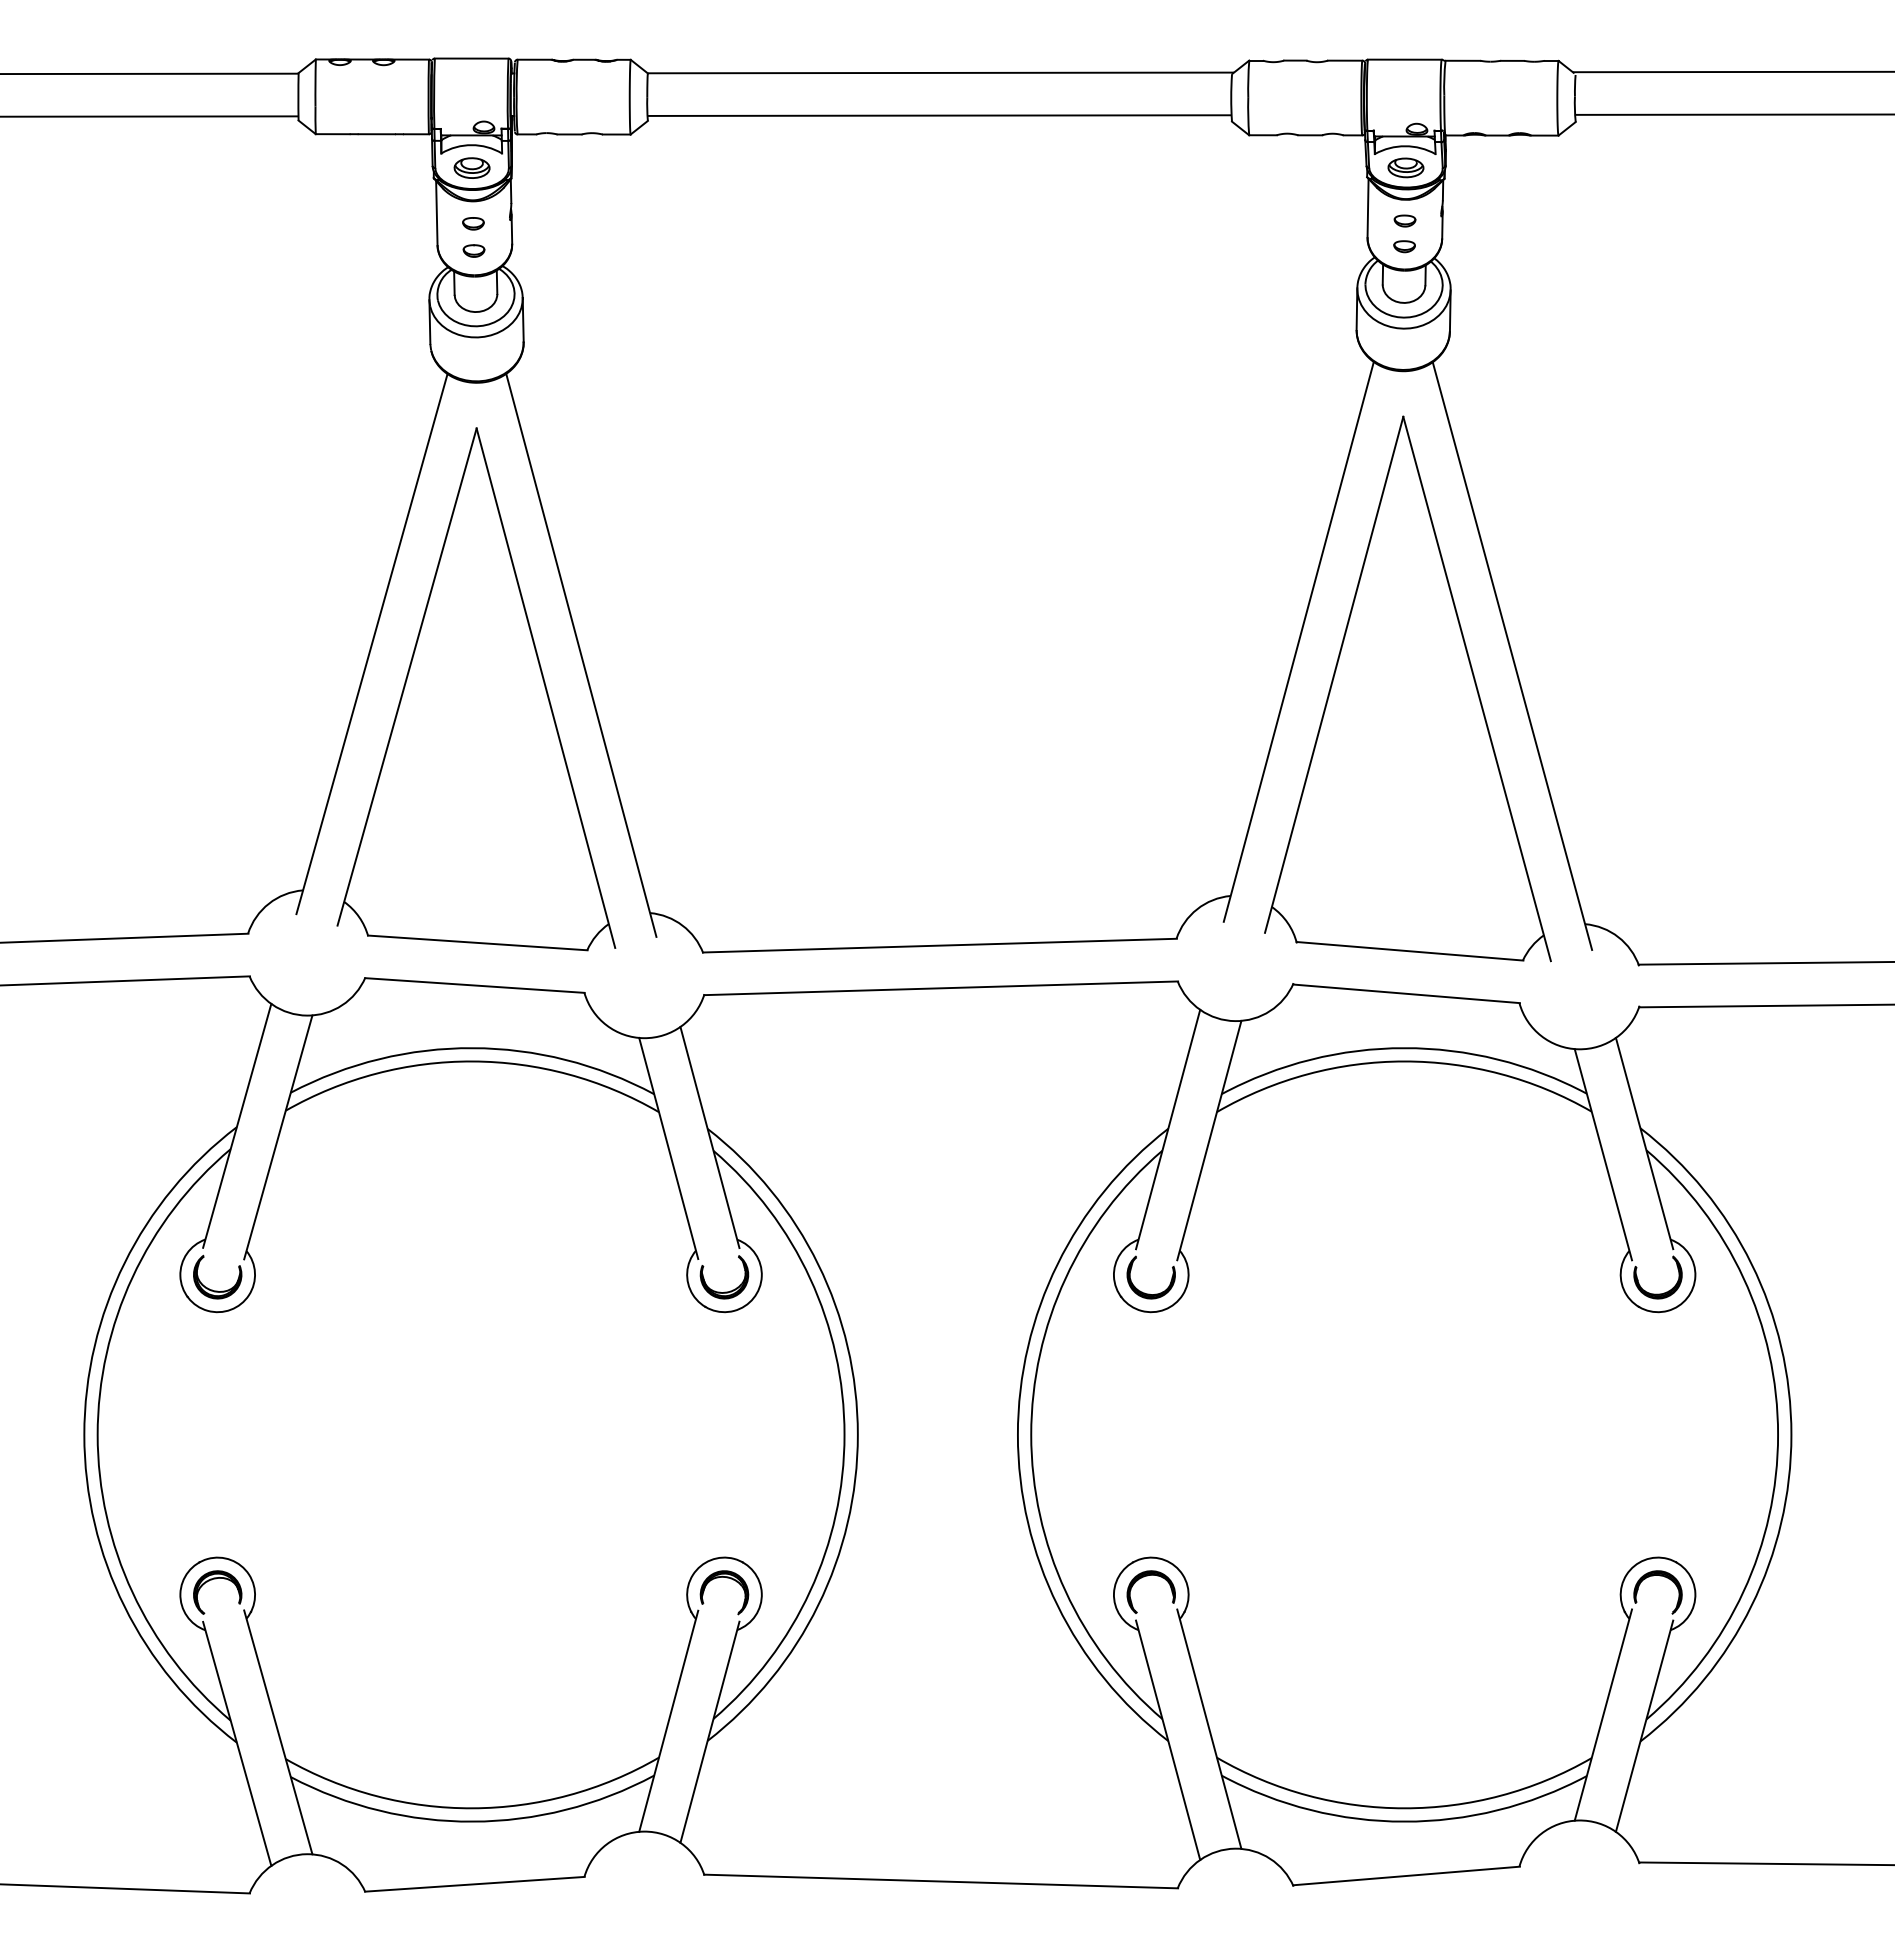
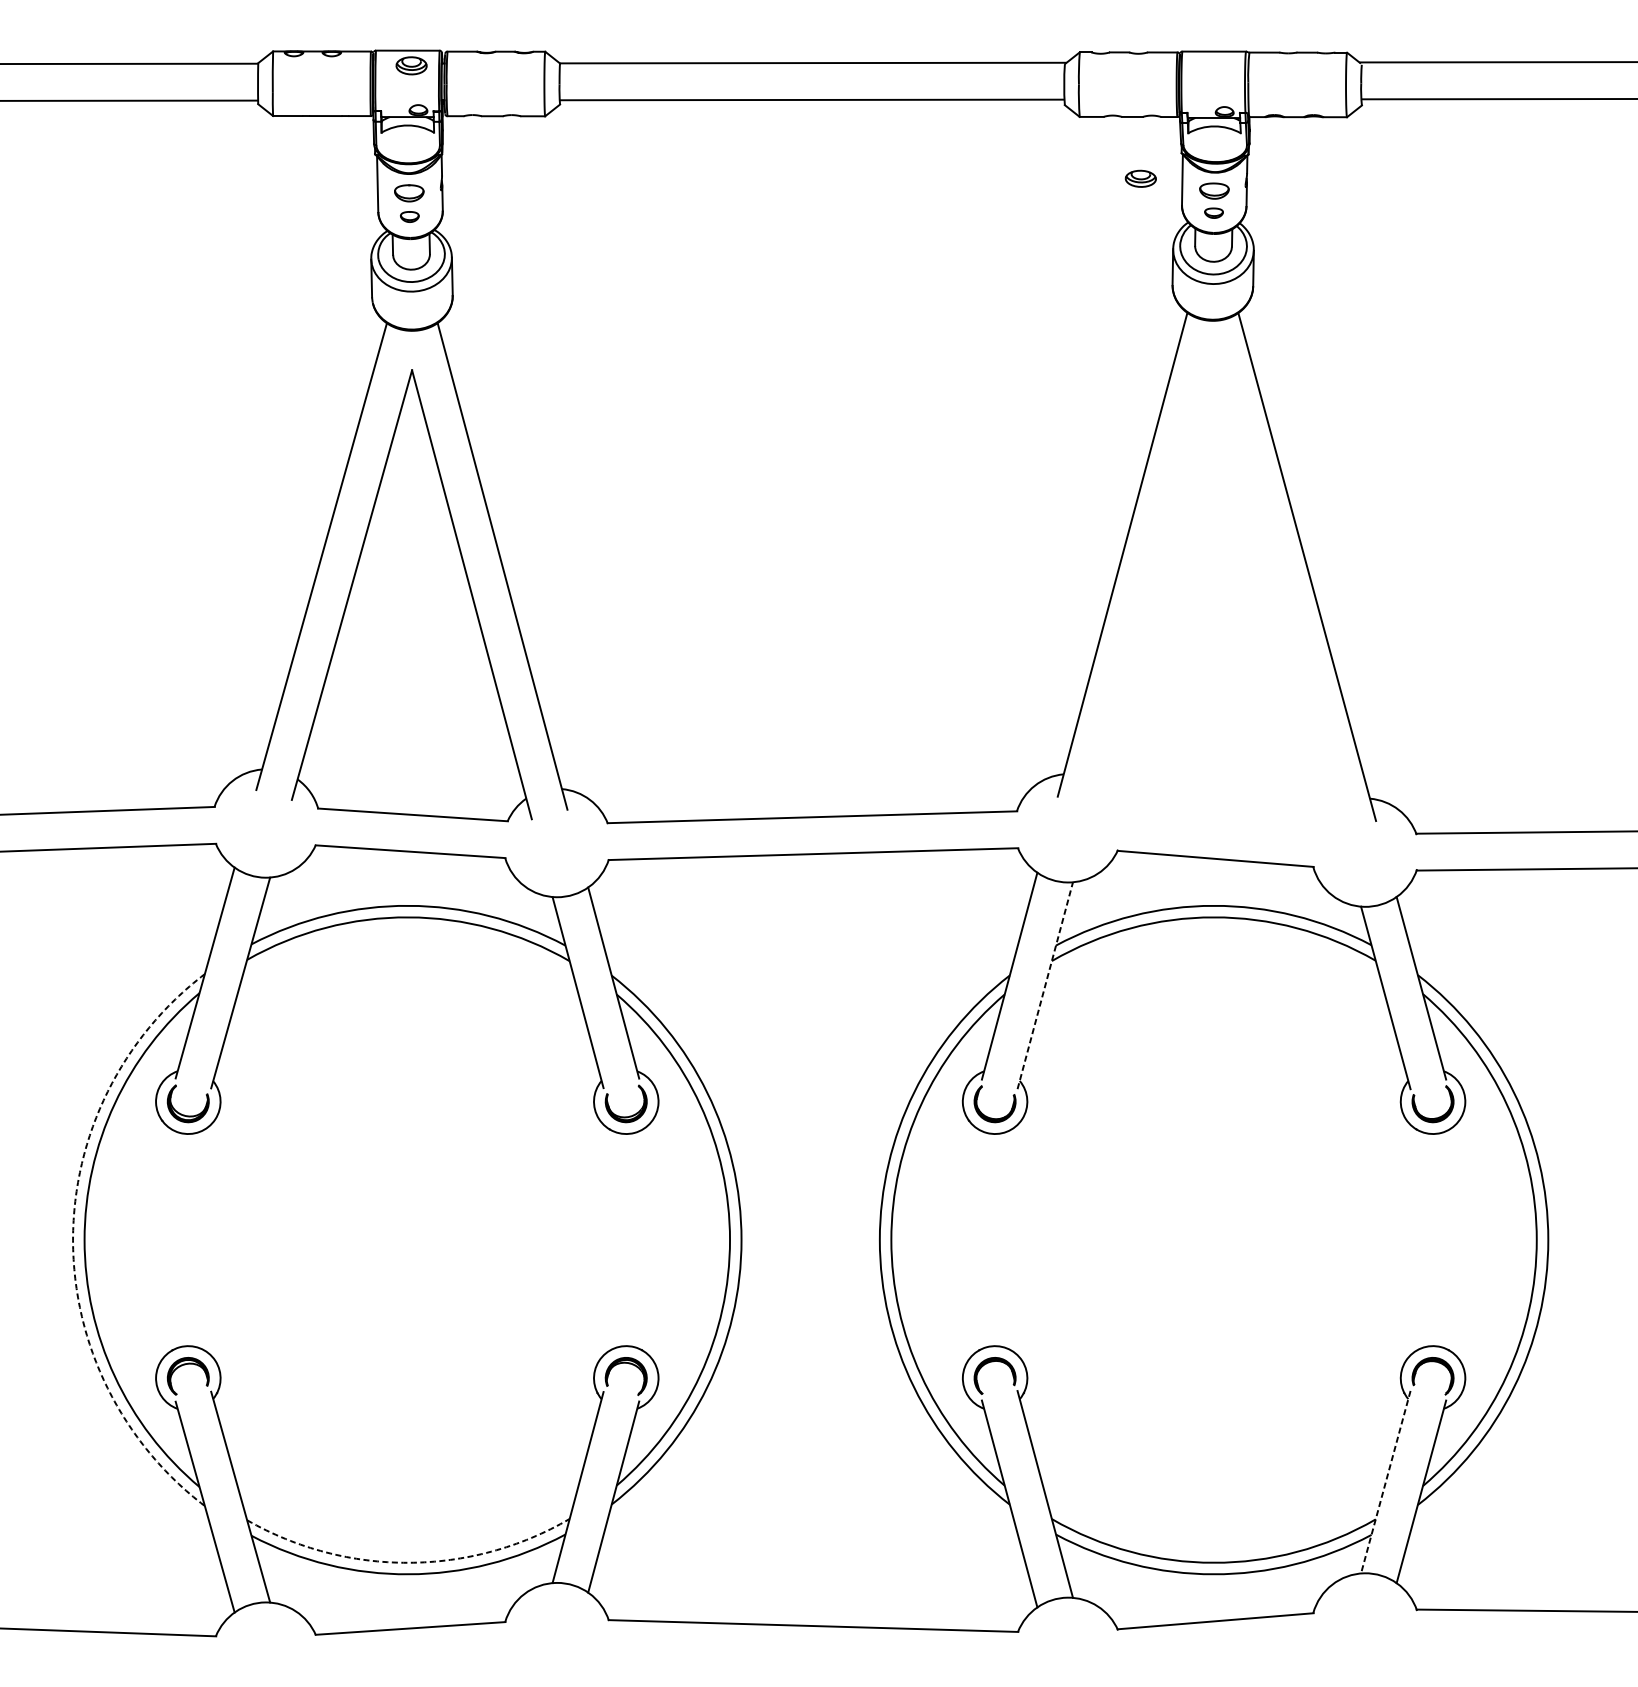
part: (471, 167) -> (411, 65), moved
part: (1405, 167) -> (1140, 178), moved
part: (1404, 220) -> (1213, 190), size x1.6
part: (473, 223) -> (409, 193), size x1.6
part: (1407, 688) -> (1216, 595), removed
line: (1209, 1140) -> (1045, 985), solid -> dashed
arc: (84, 1434) -> (73, 1239), solid -> dashed
line: (1603, 1715) -> (1385, 1482), solid -> dashed
arc: (472, 1808) -> (408, 1562), solid -> dashed

